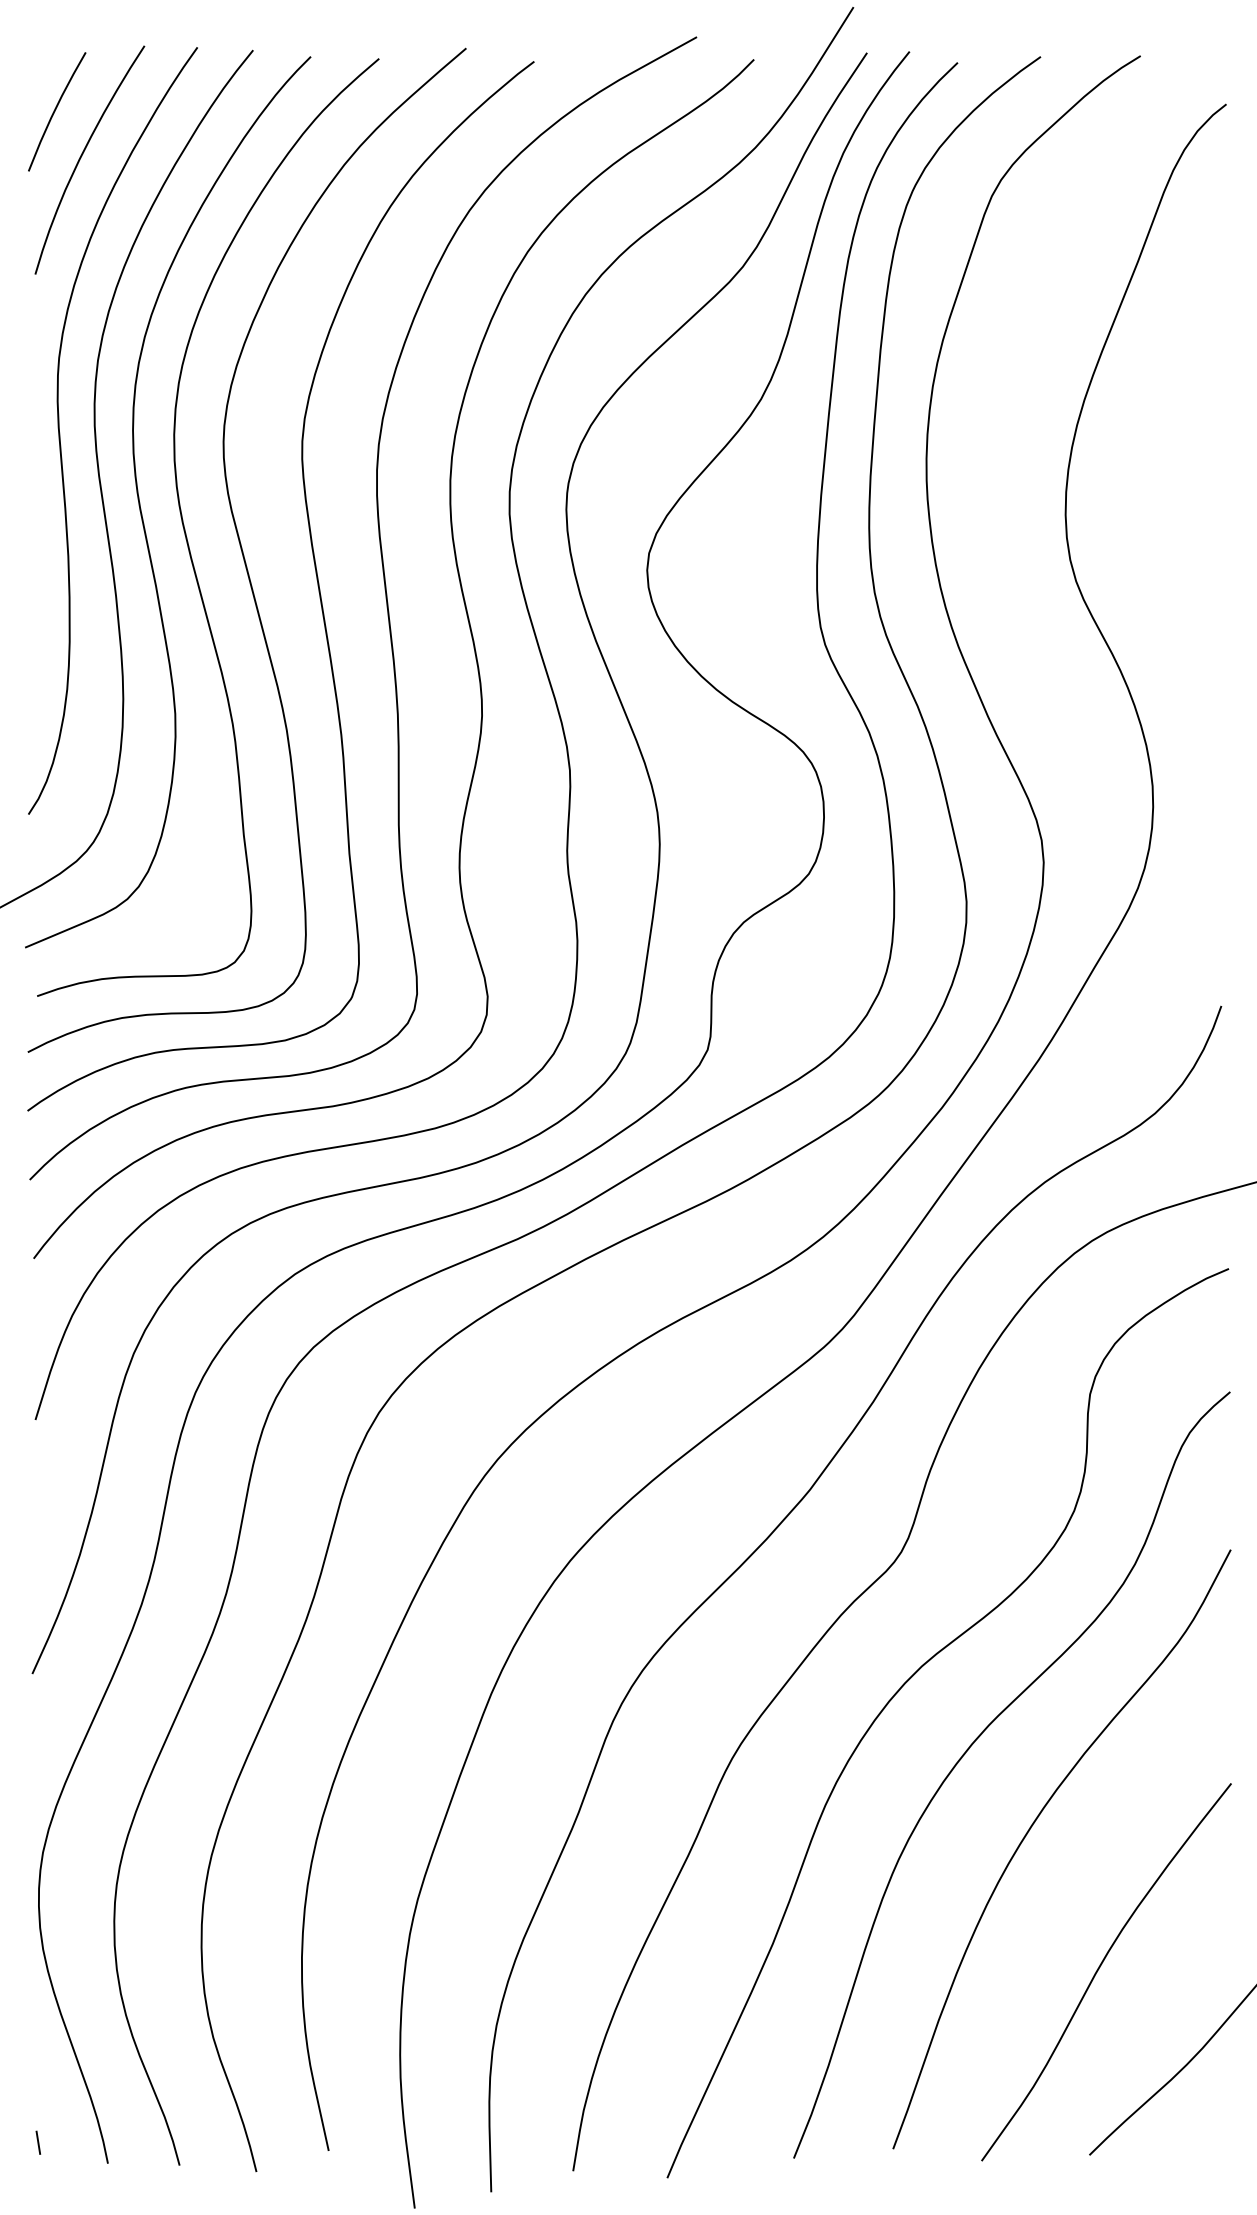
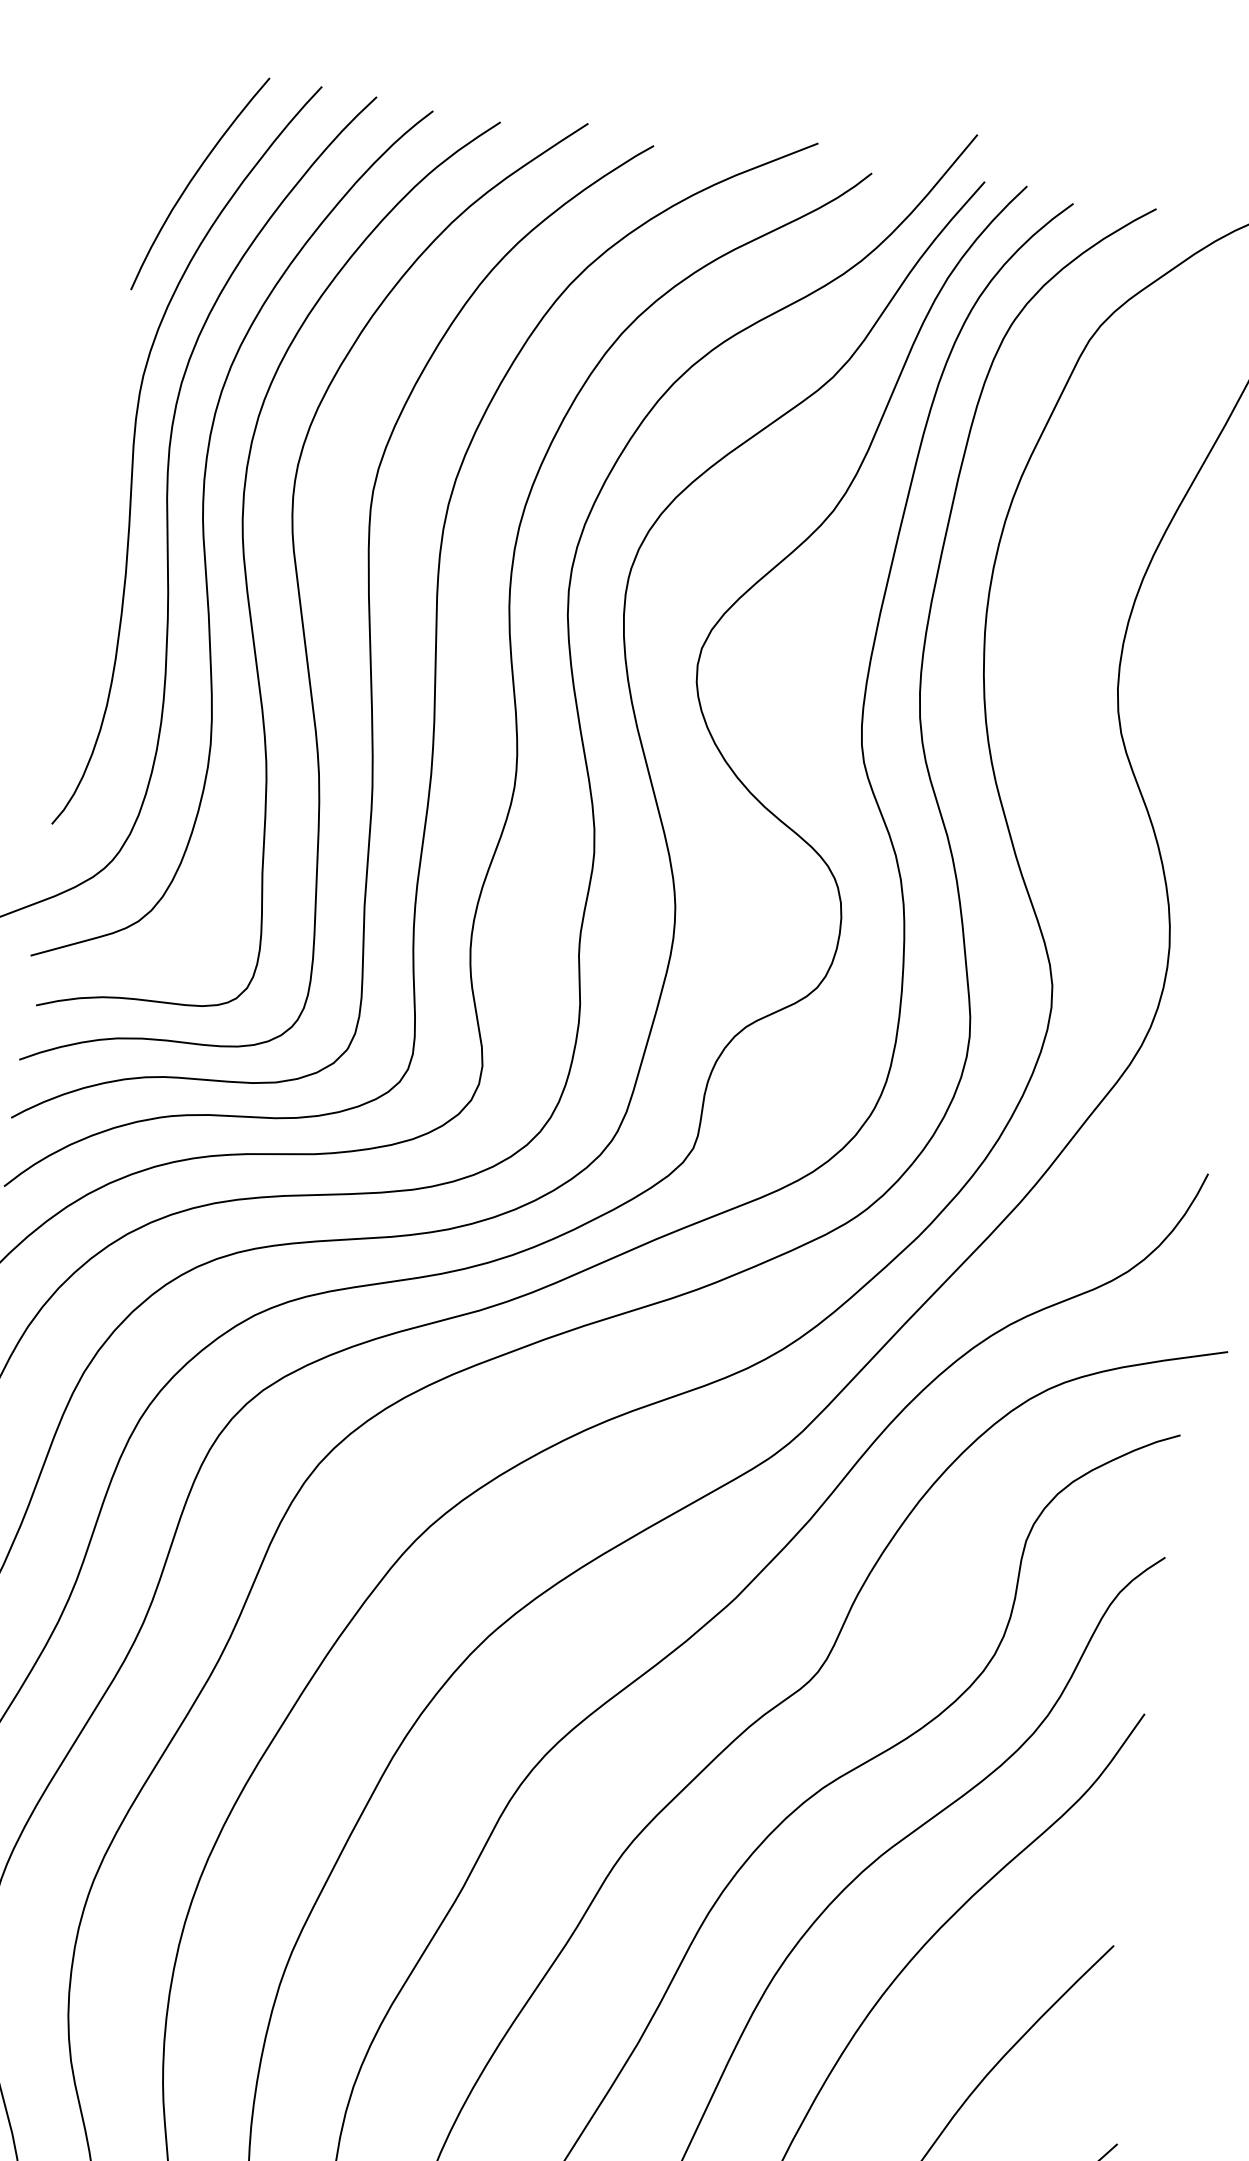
curve: (55, 111) -> (172, 131), removed

